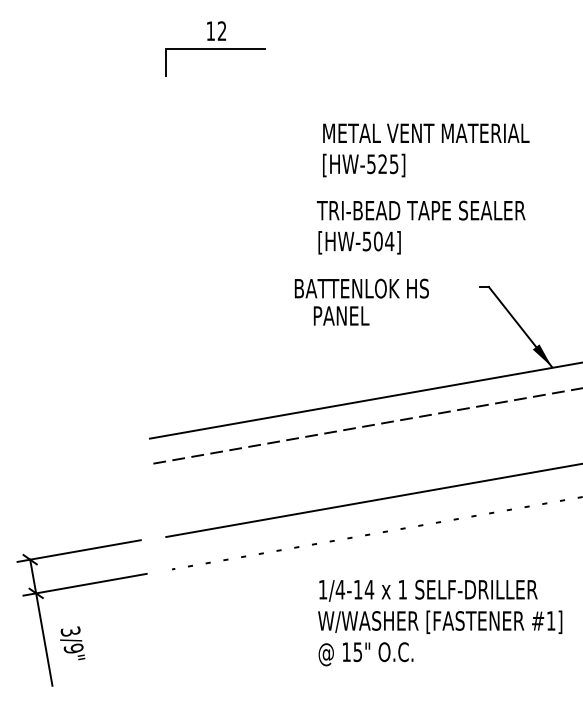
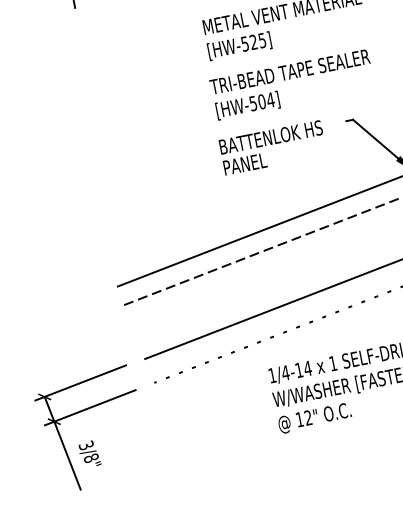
text: (361, 288) -> (270, 137), moved
text: (73, 648) -> (91, 458), 3/9" -> 3/8"
text: (357, 652) -> (308, 418), 15" -> 12"

